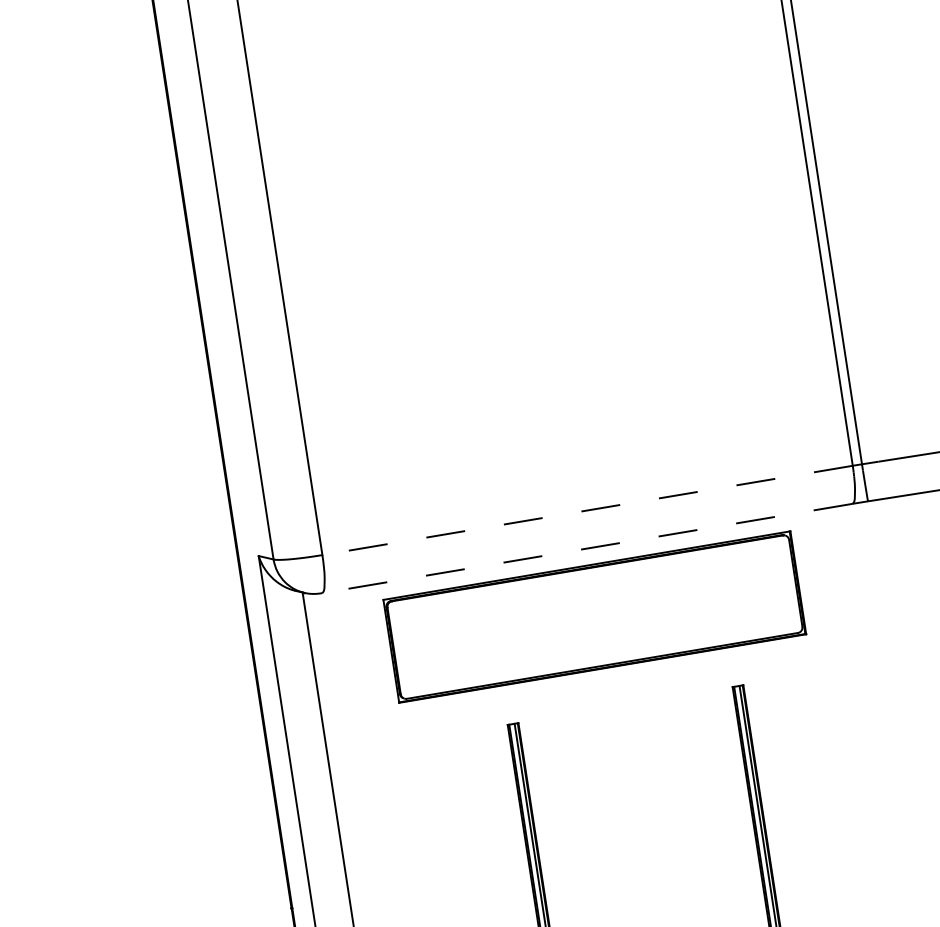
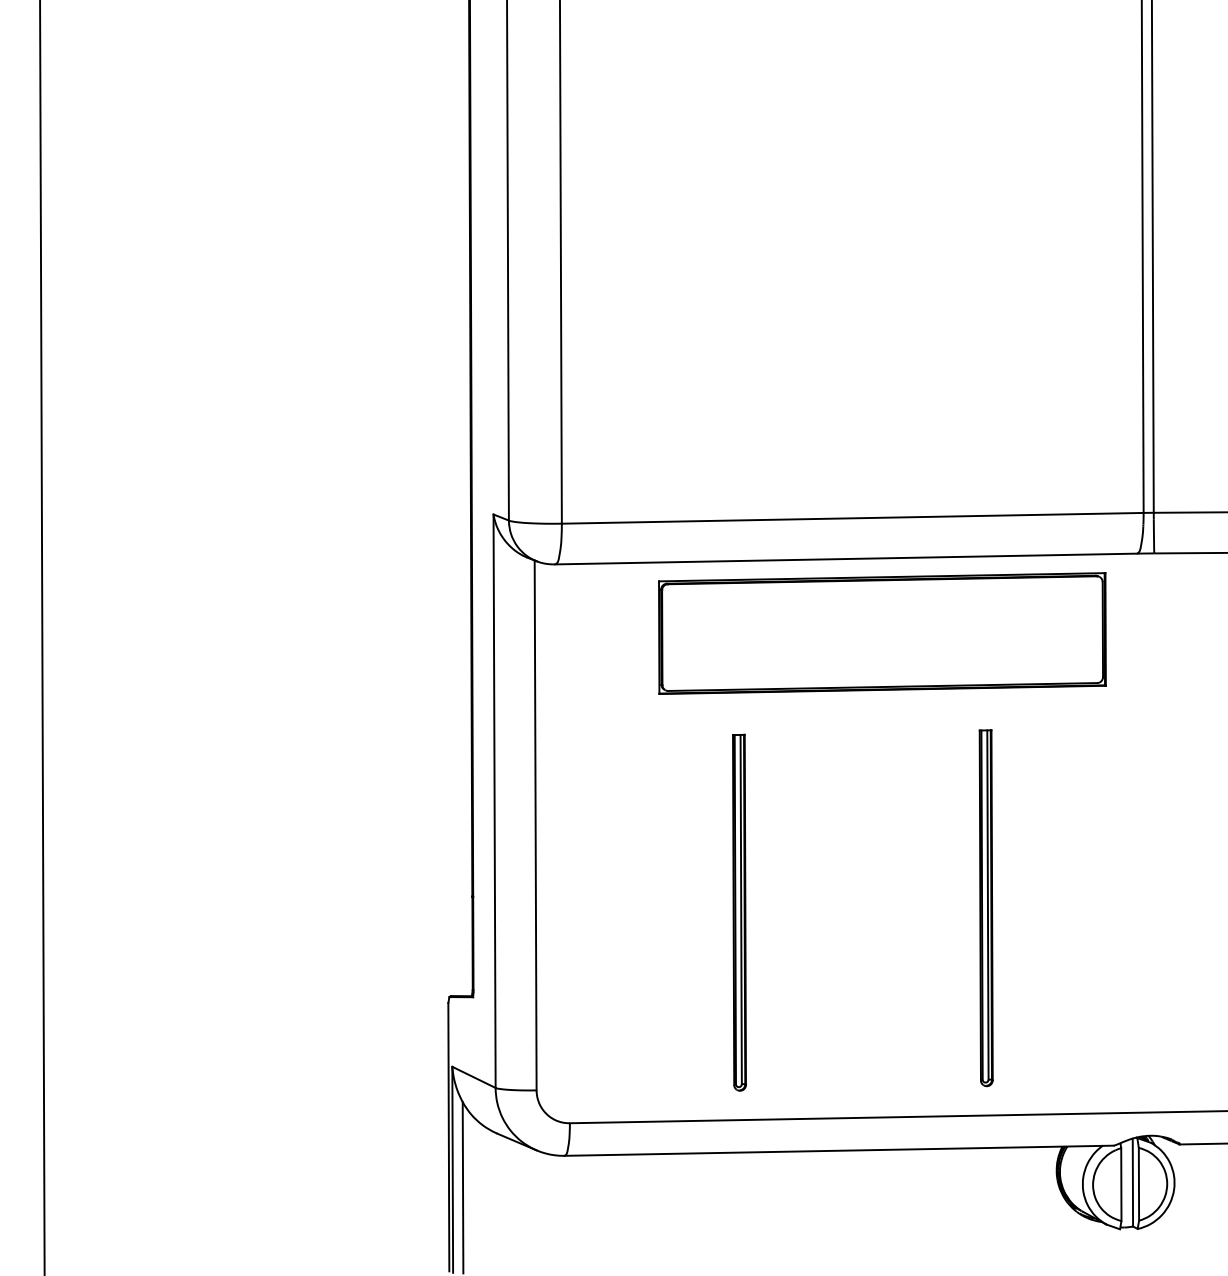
line: (587, 510) -> (852, 518), dashed -> solid
line: (587, 548) -> (846, 559), dashed -> solid
part: (594, 617) -> (882, 633), moved

